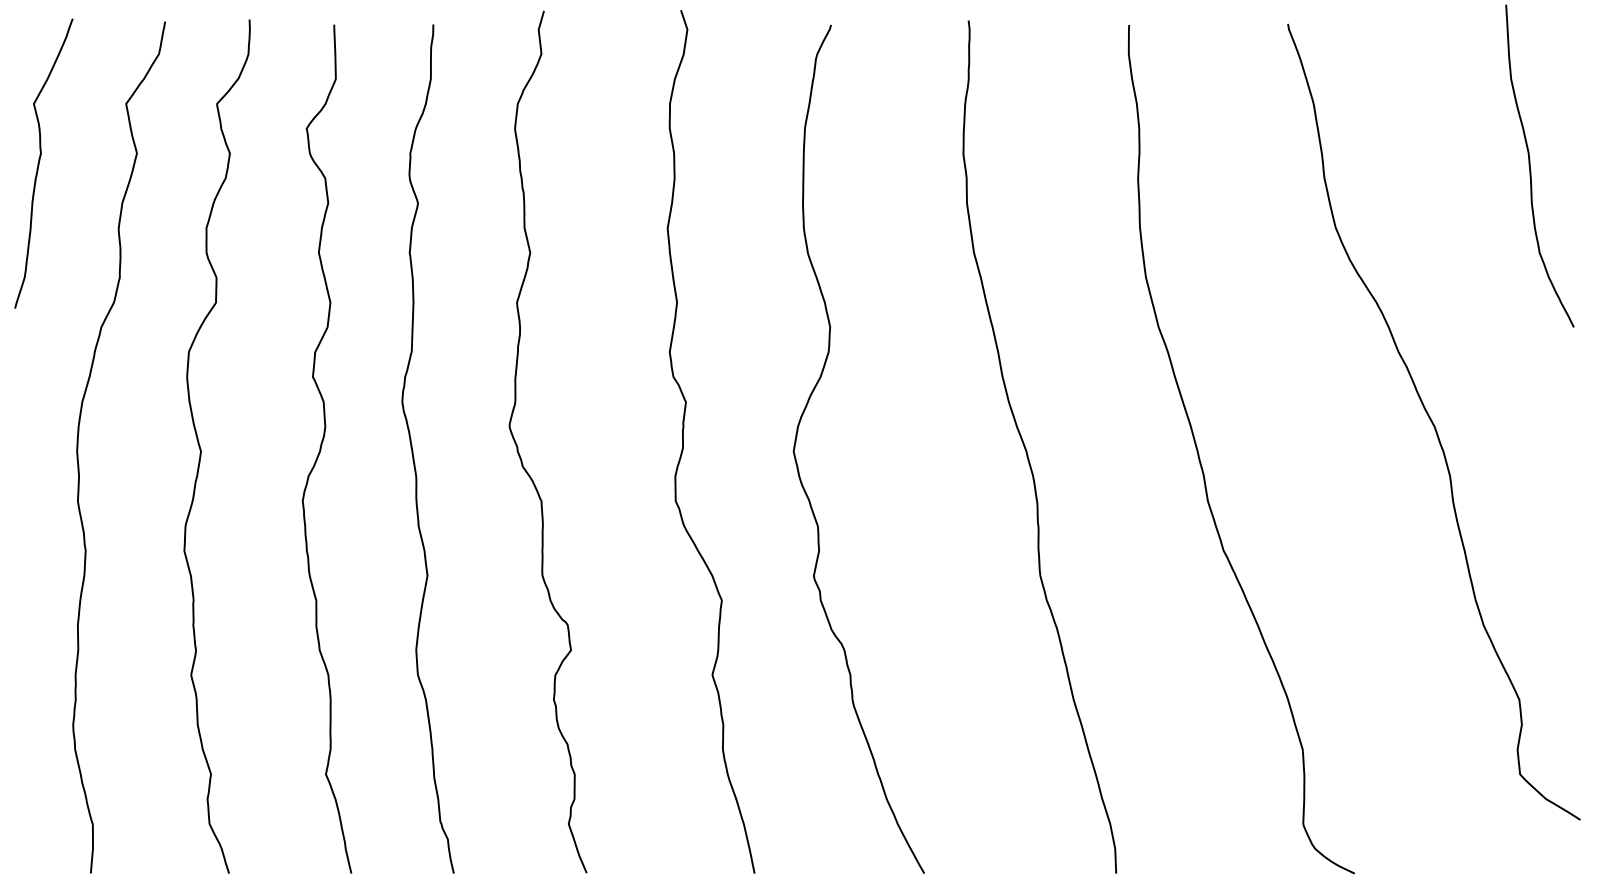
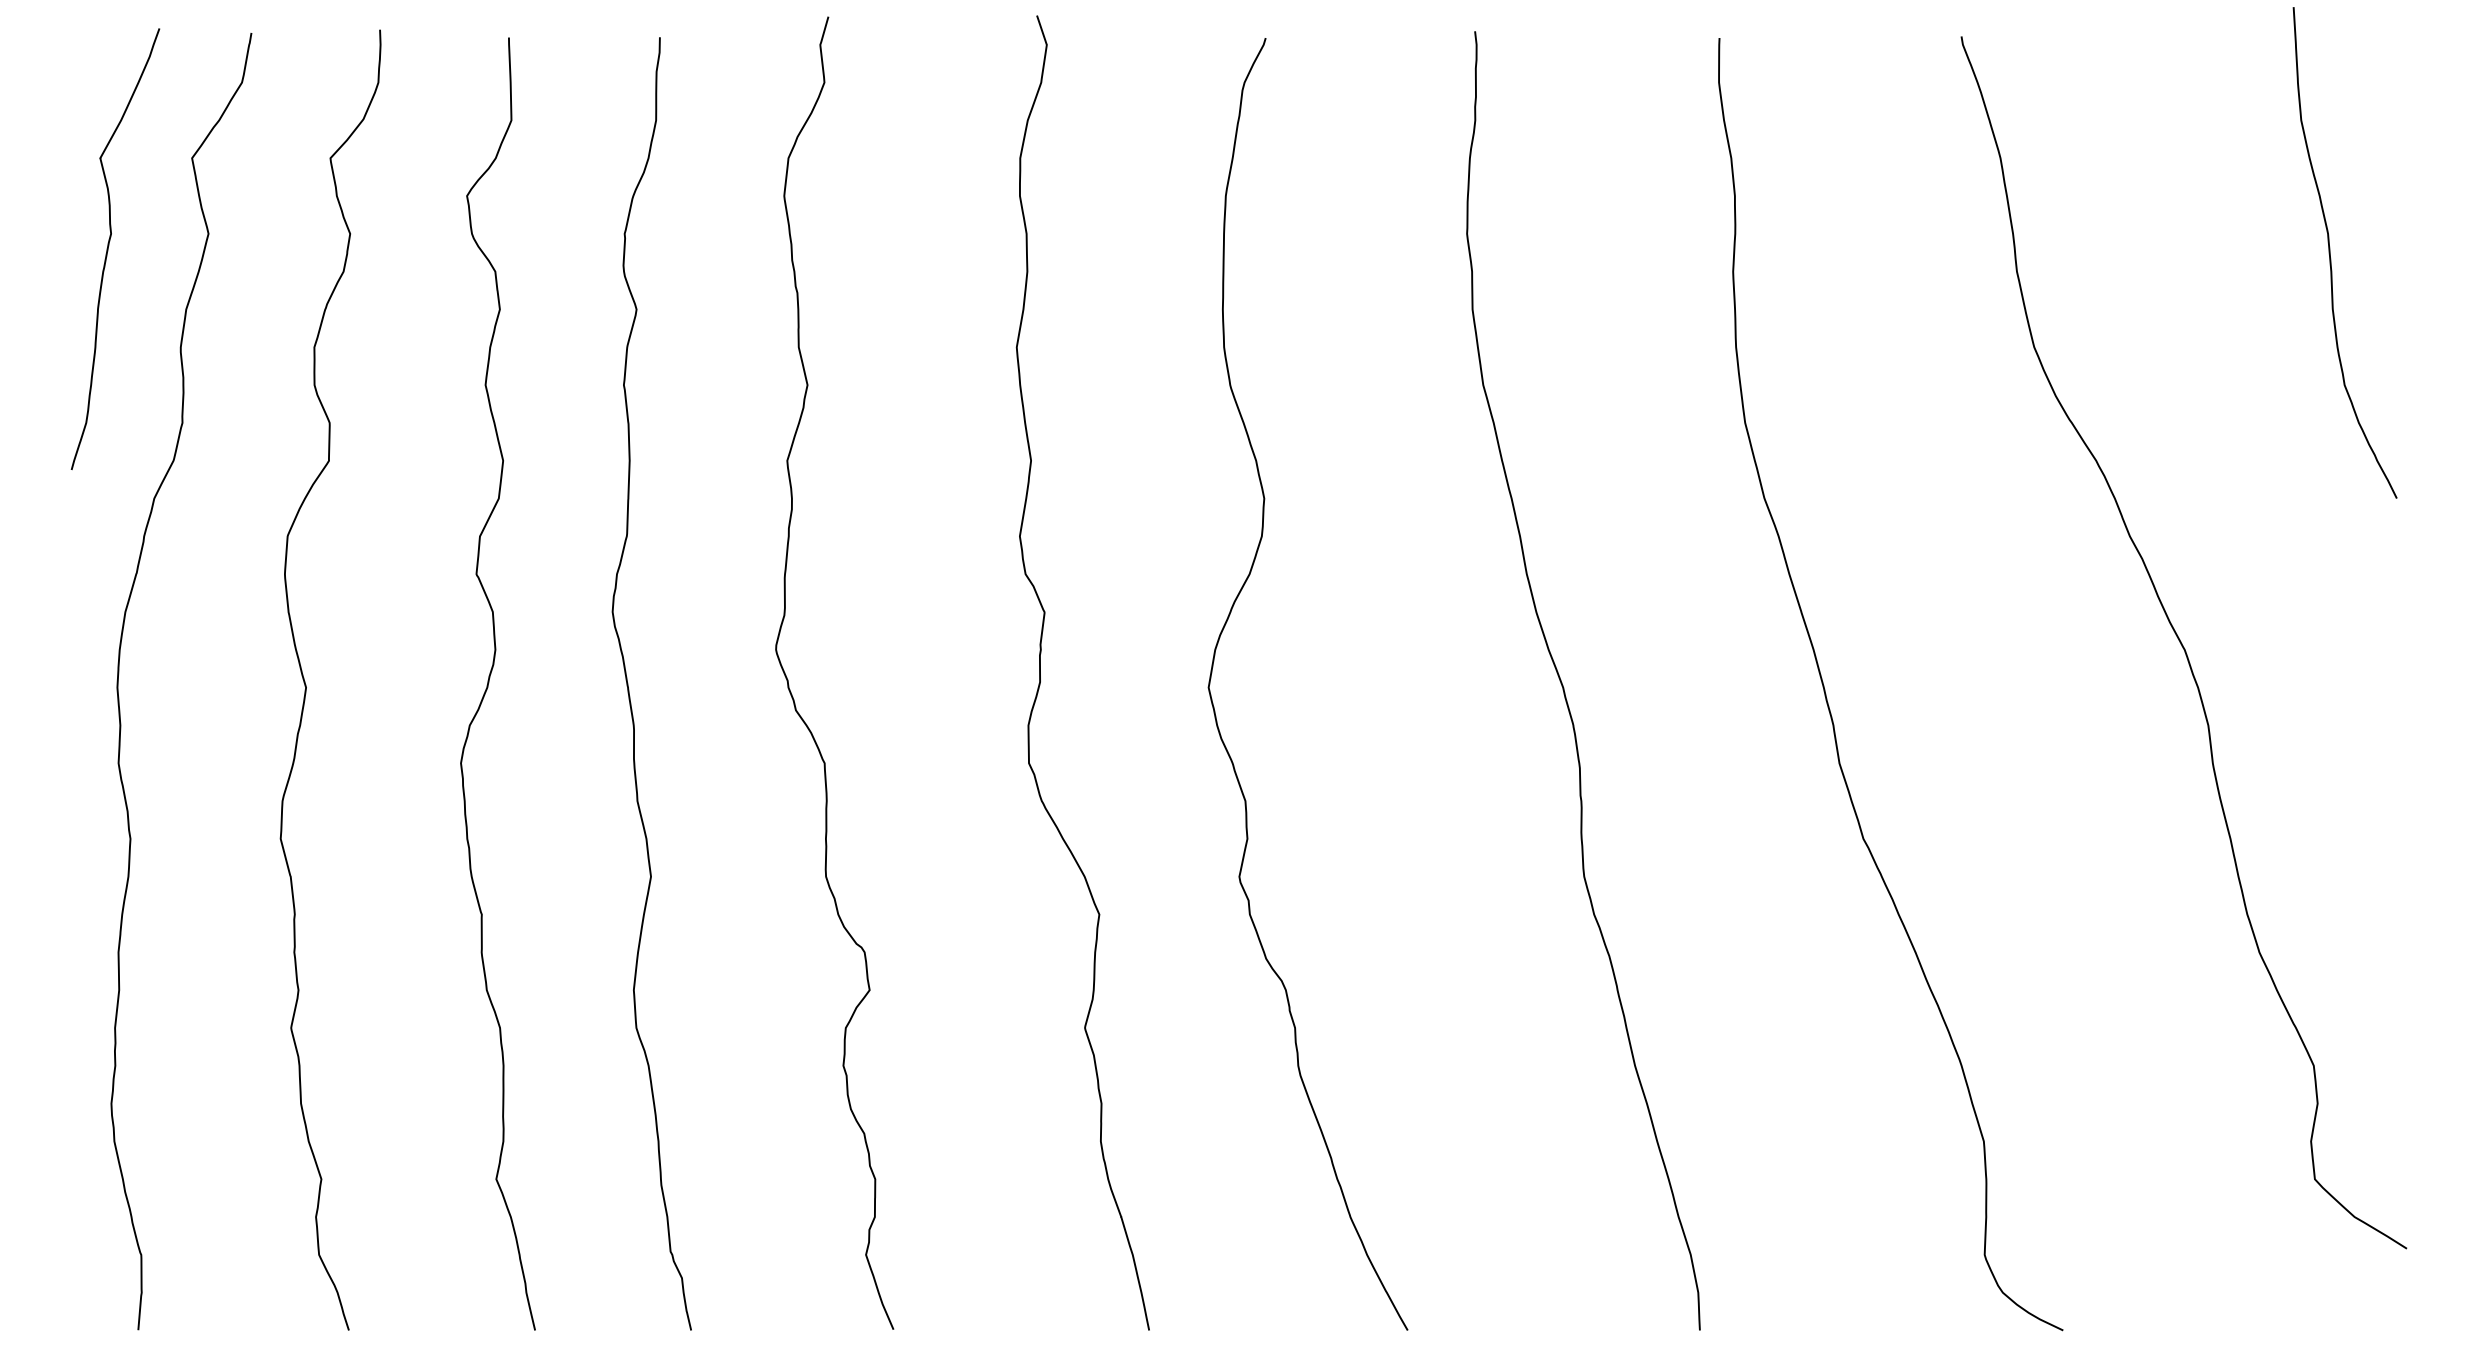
curve: (39, 163) -> (108, 248), moved

